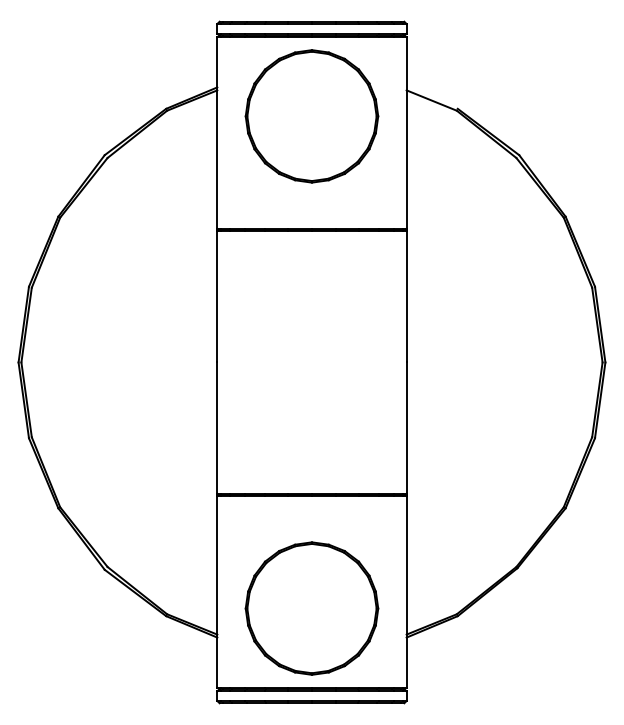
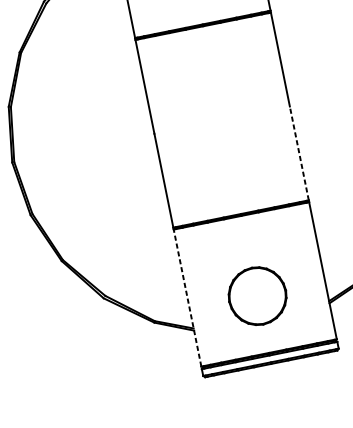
line: (406, 428) -> (299, 153), solid -> dashed
line: (217, 592) -> (187, 298), solid -> dashed
part: (311, 608) -> (257, 296), size x0.6

